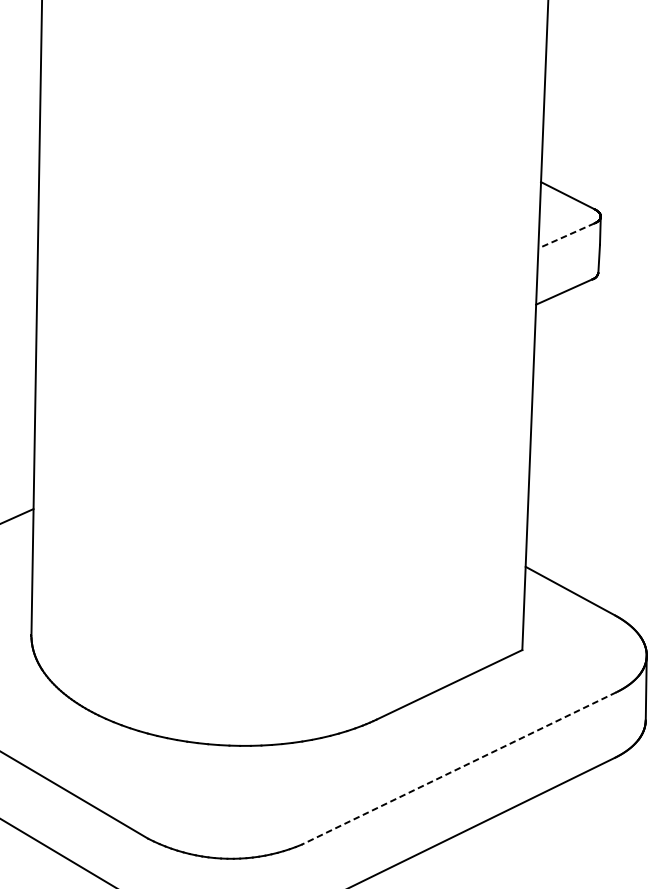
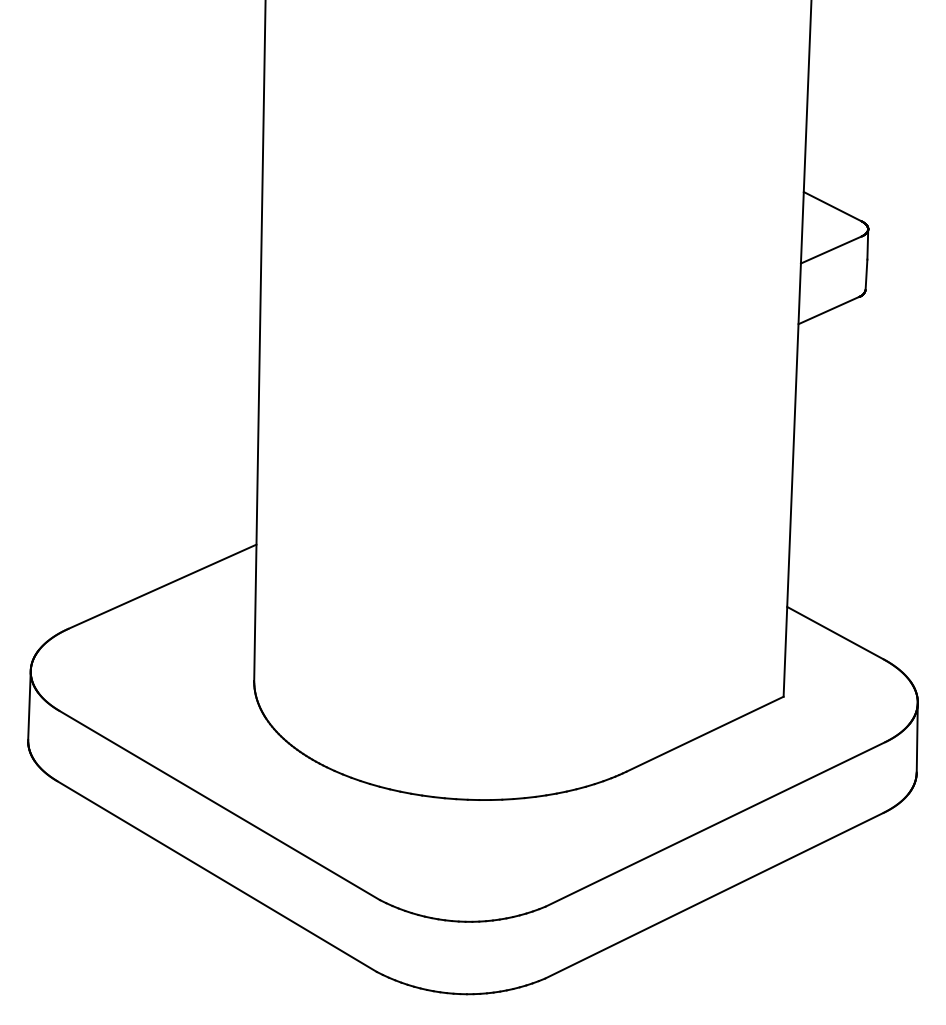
line: (565, 236) -> (830, 250), dashed -> solid
line: (459, 768) -> (715, 824), dashed -> solid

